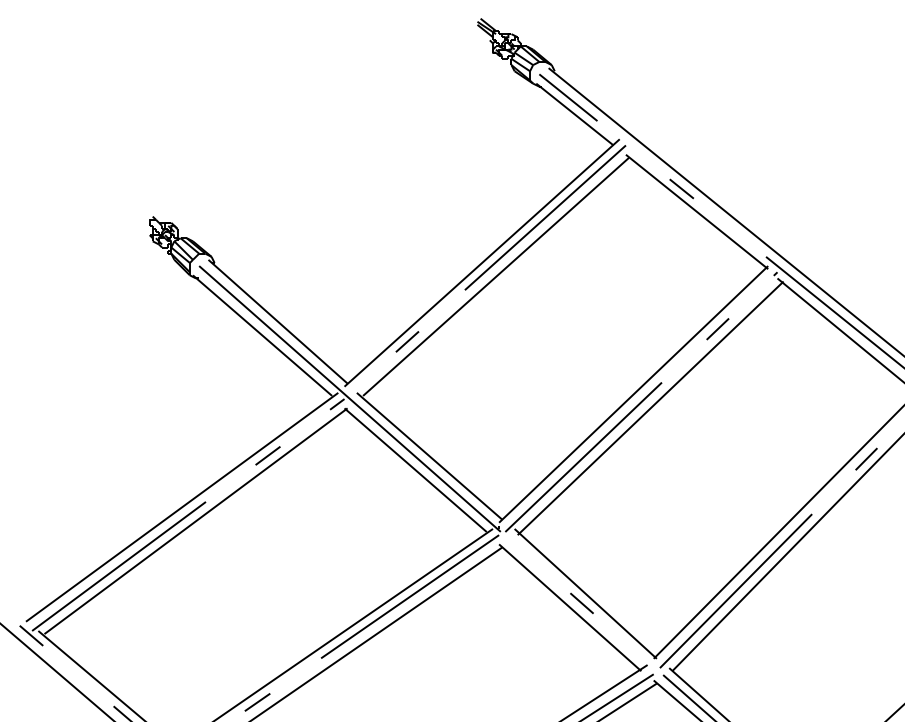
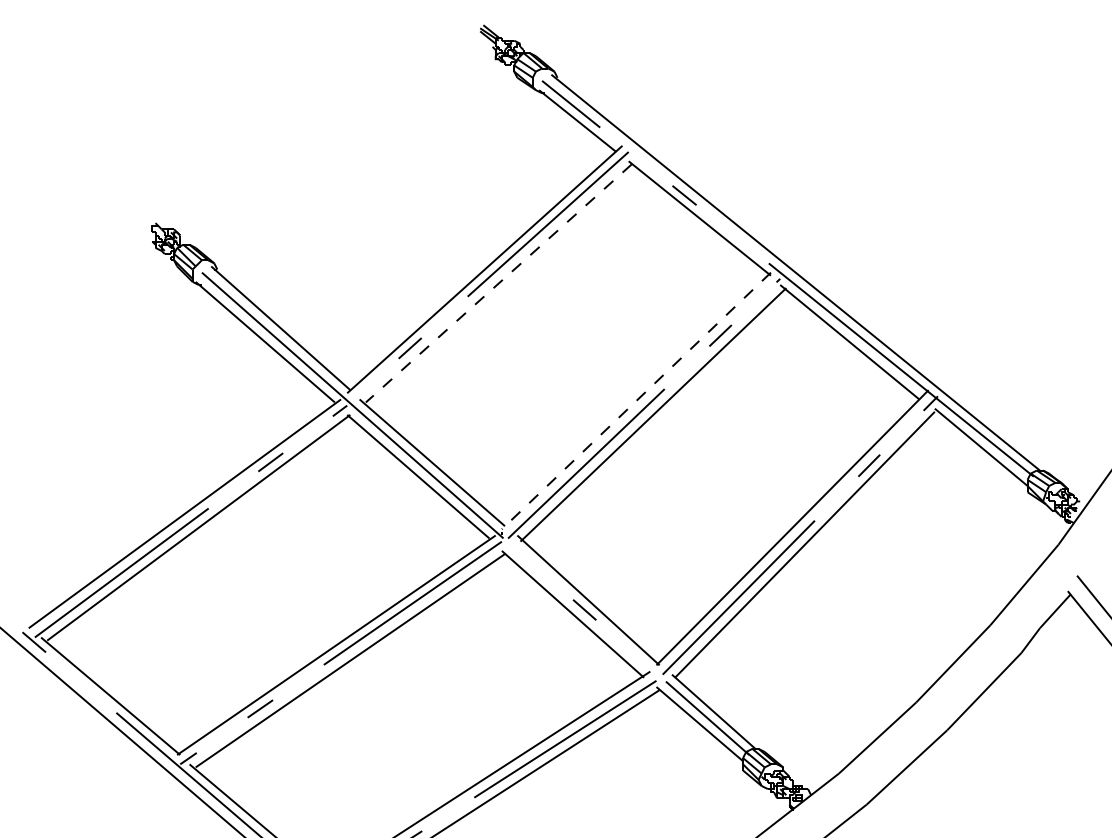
line: (495, 276) -> (498, 283), solid -> dashed
line: (633, 393) -> (636, 400), solid -> dashed

